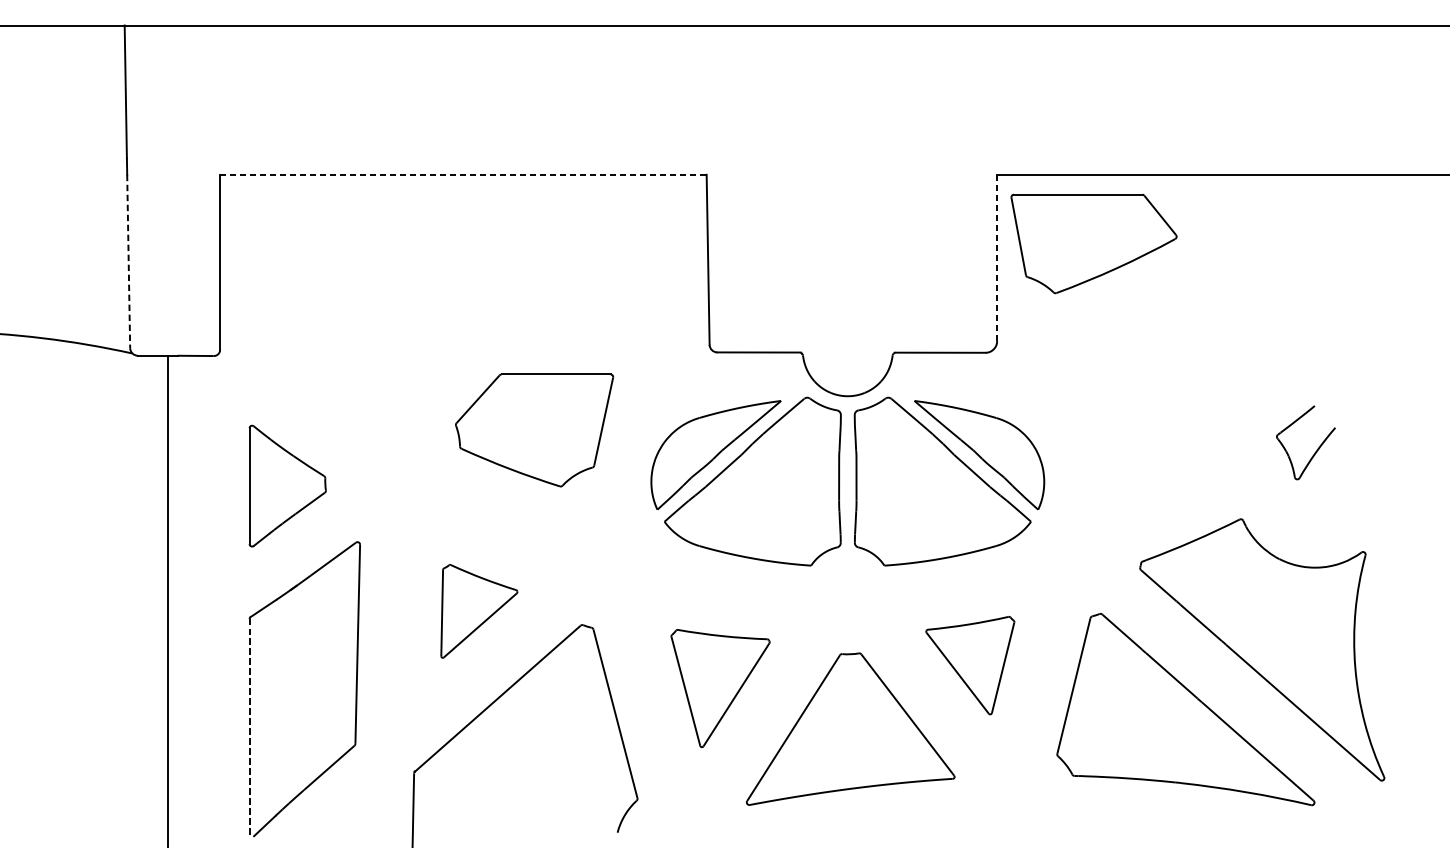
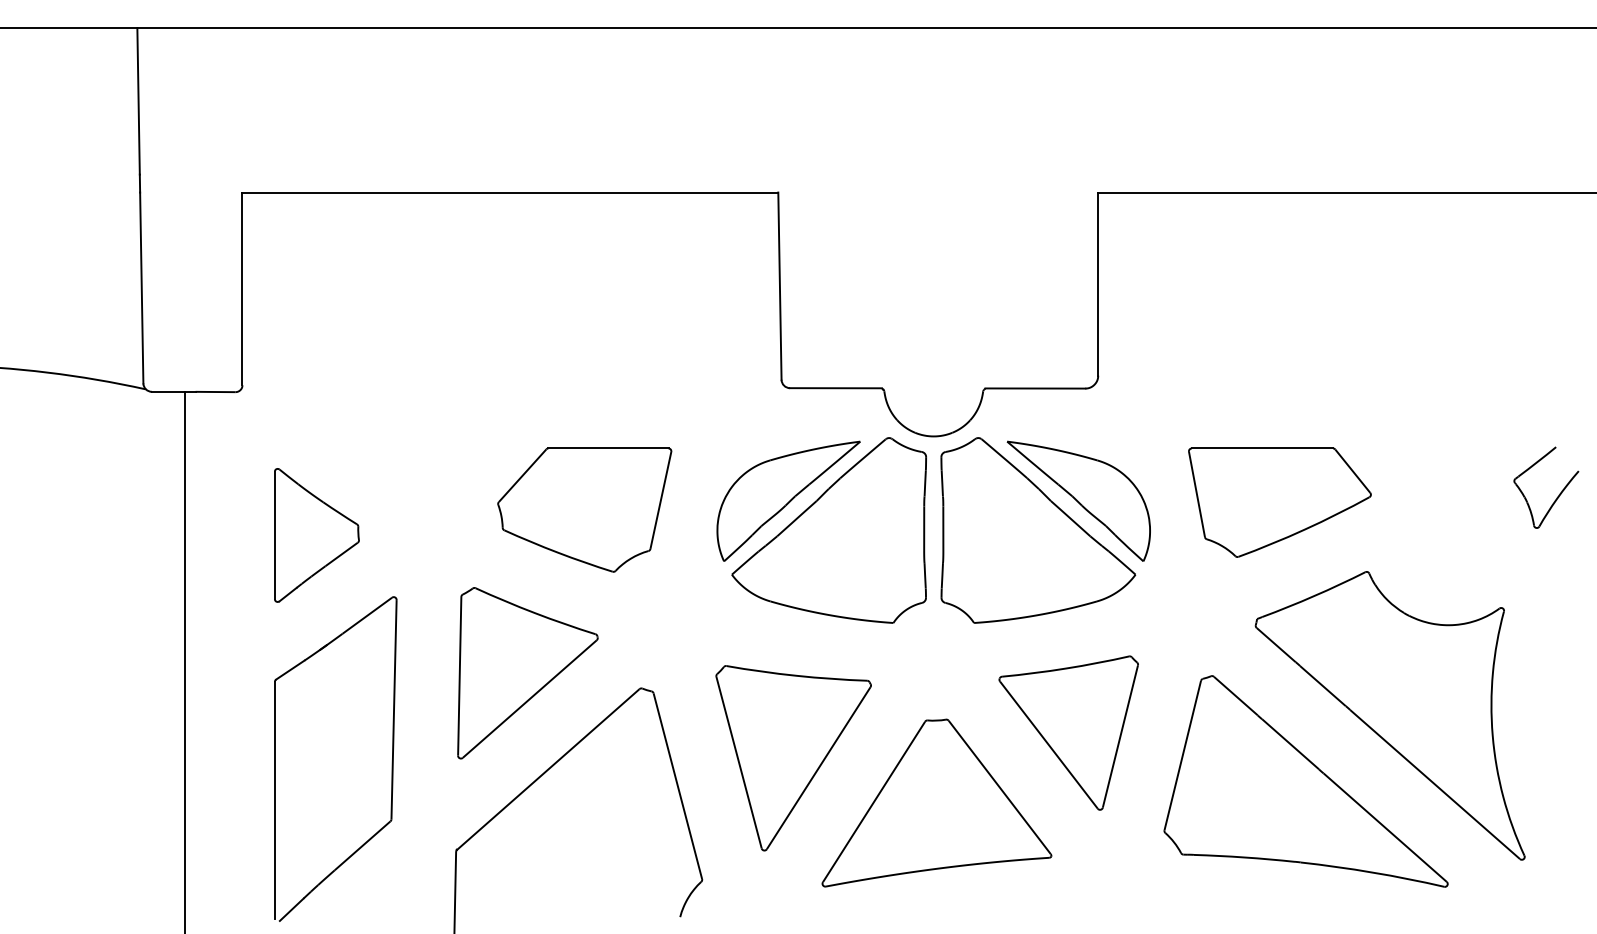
line: (463, 174) -> (510, 192), dashed -> solid
part: (1093, 243) -> (1279, 502), moved
line: (997, 258) -> (1098, 284), dashed -> solid
line: (128, 261) -> (141, 288), dashed -> solid
part: (534, 429) -> (584, 509), moved
part: (1315, 451) -> (1556, 497), moved
part: (478, 611) -> (527, 673), size x1.67
part: (970, 665) -> (1068, 732), size x1.43
part: (720, 688) -> (793, 758), size x1.43
line: (249, 726) -> (274, 800), dashed -> solid

